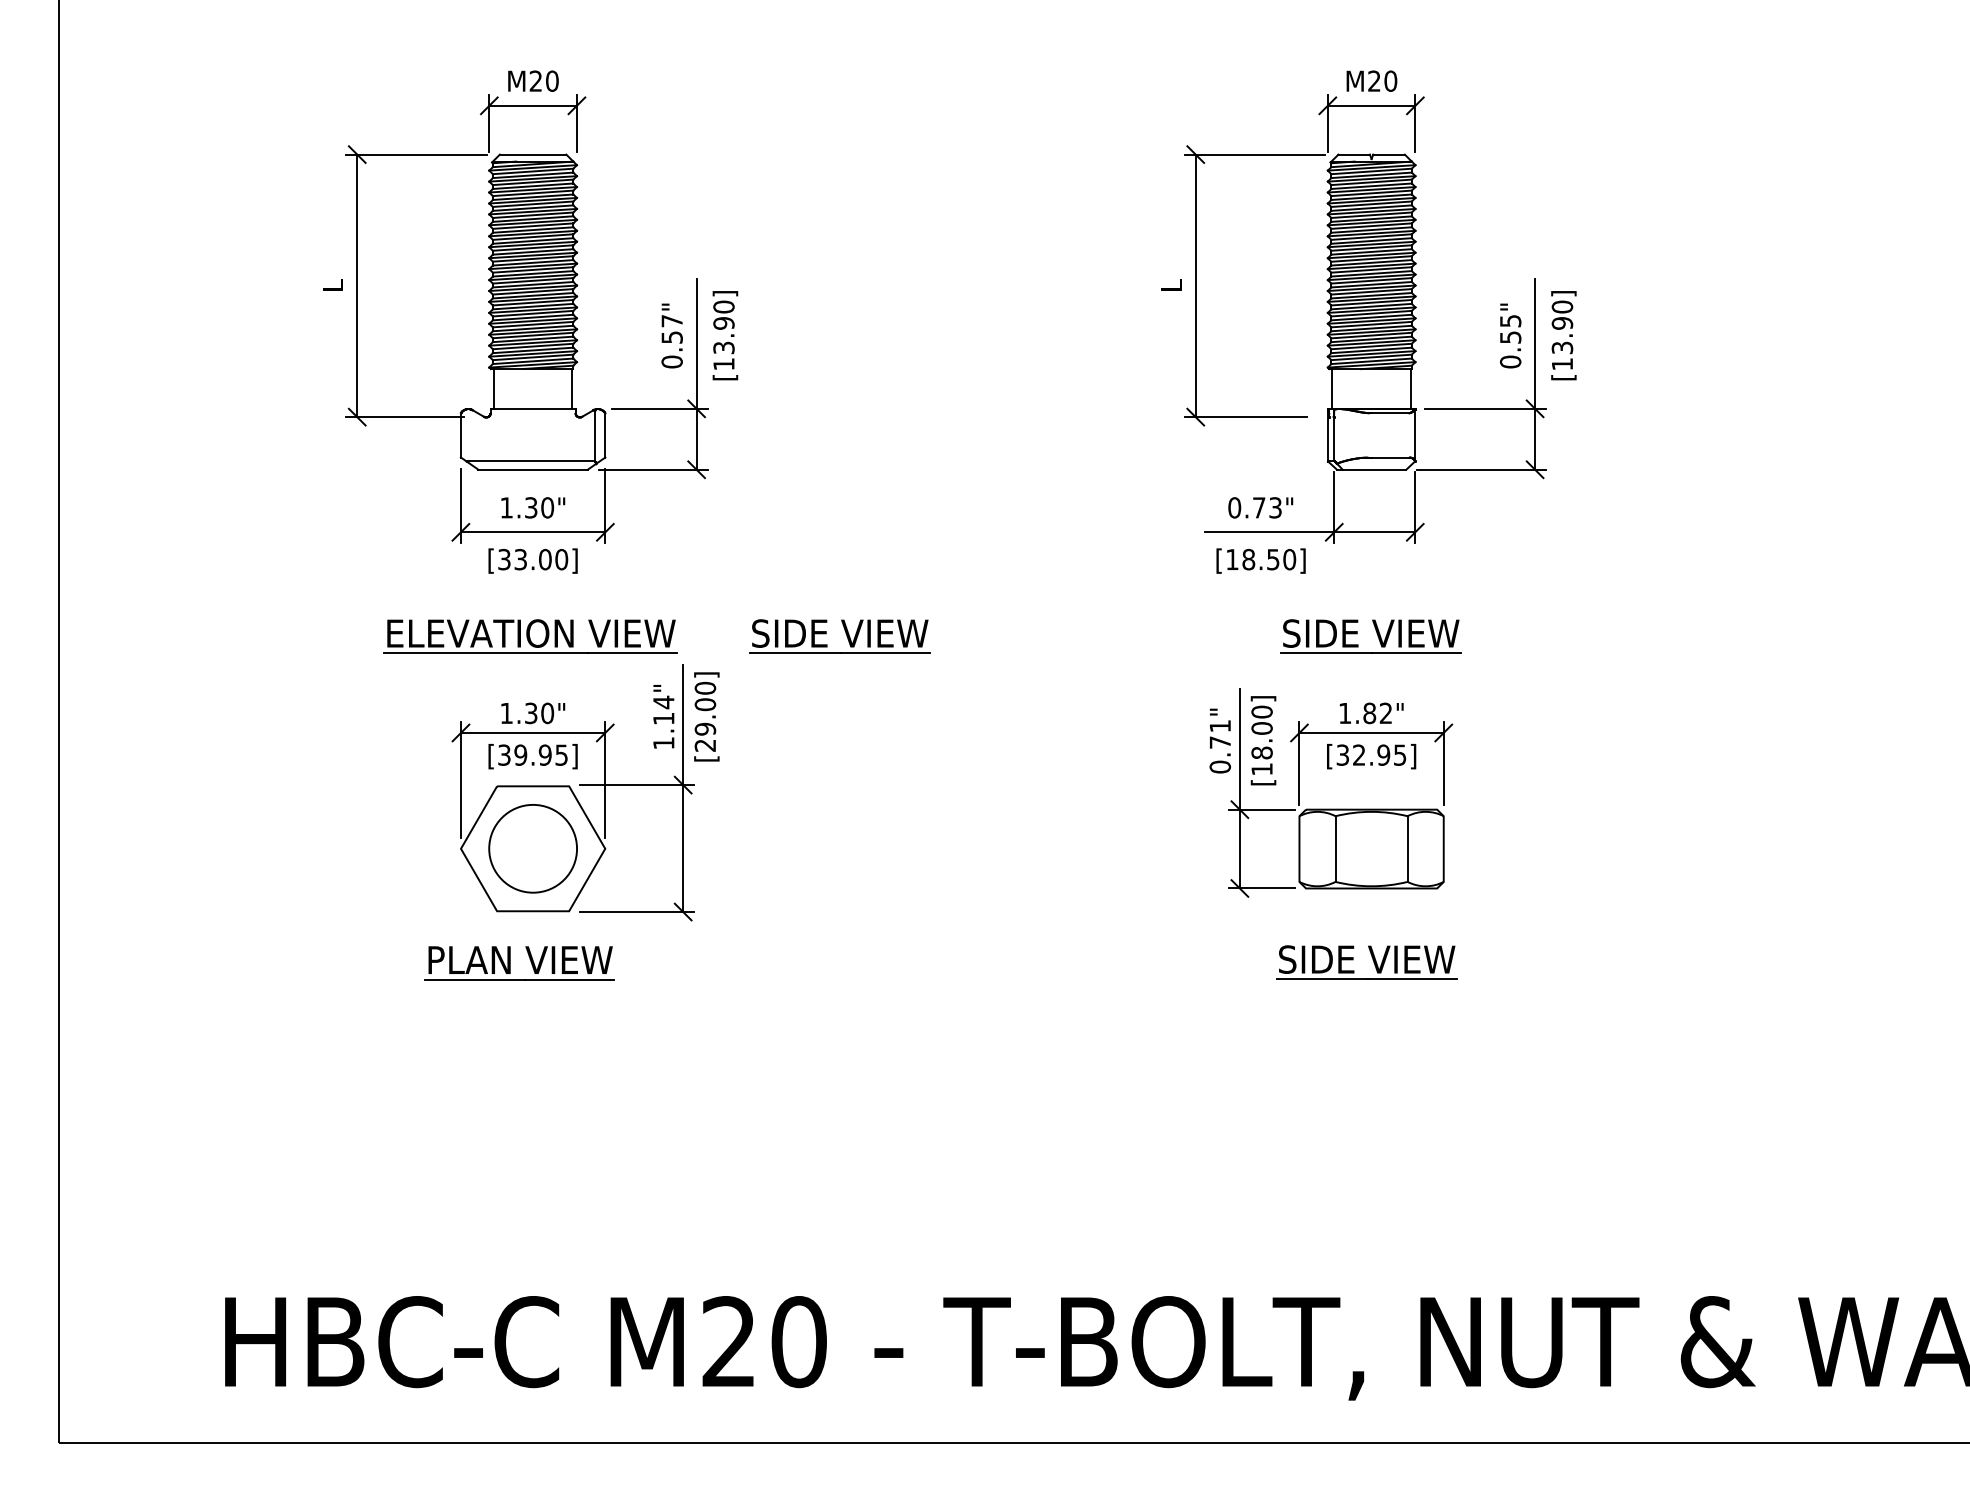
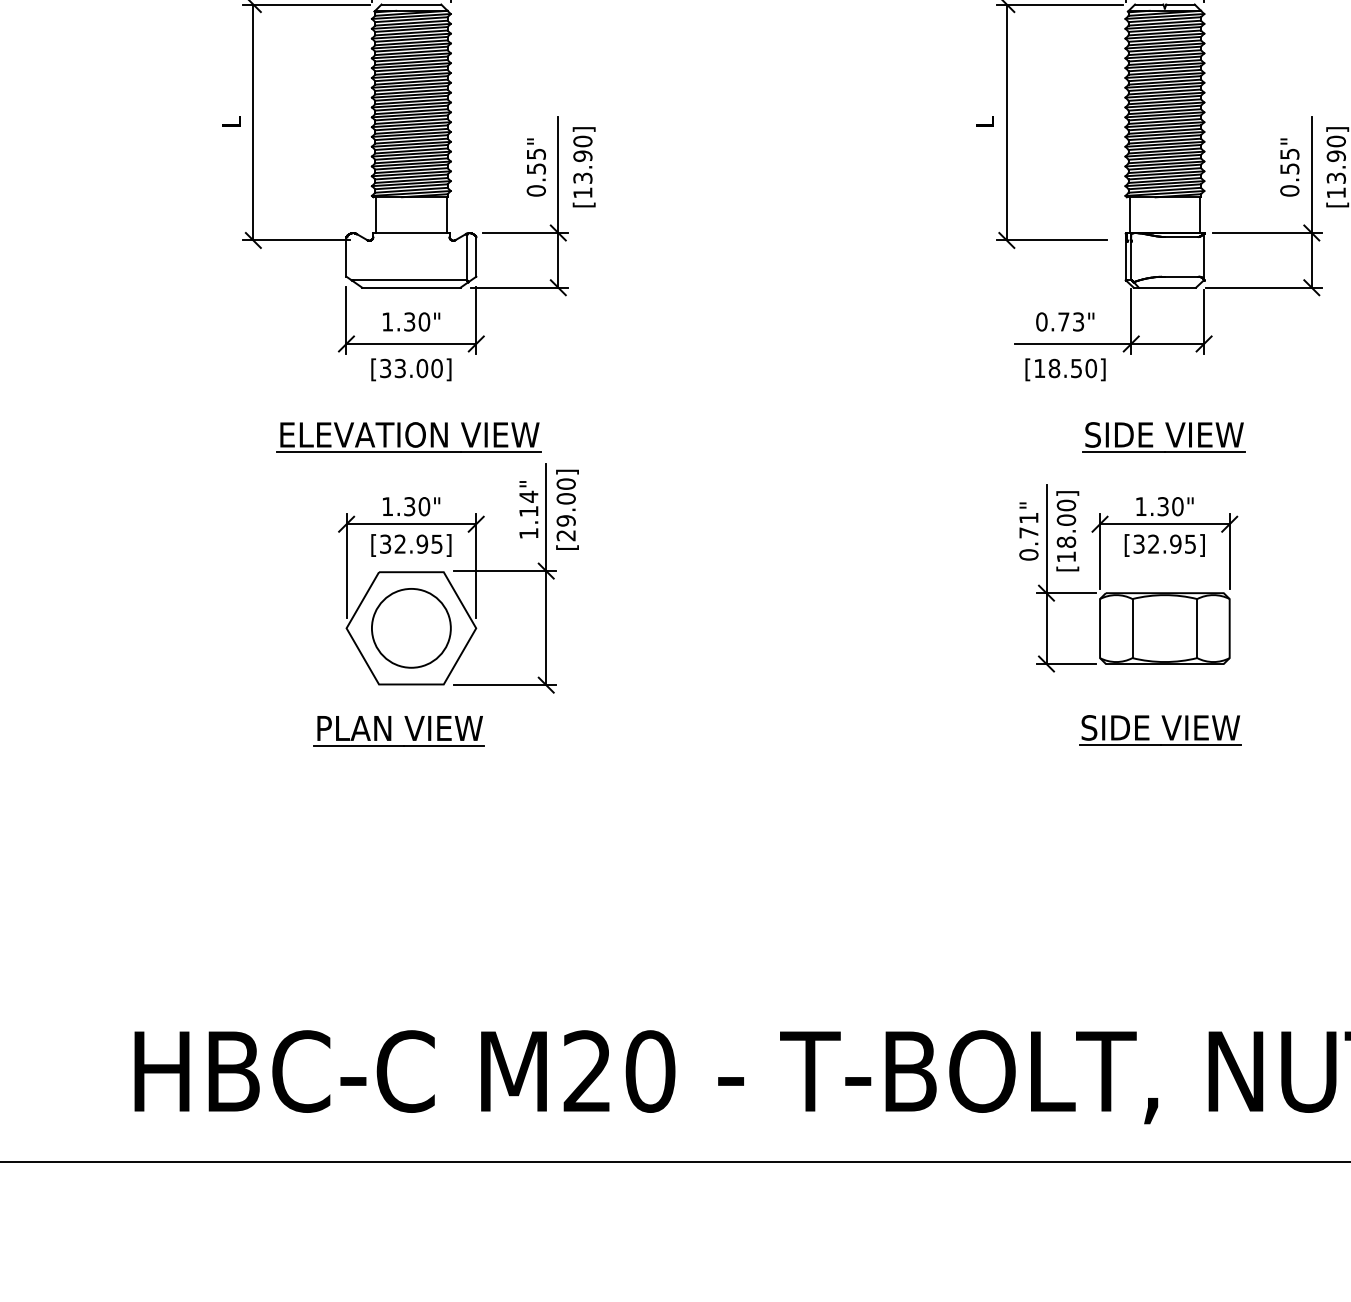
text: (671, 321) -> (535, 154), 0.57" -> 0.55"
part: (845, 633) -> (692, 434), removed
text: (1377, 713) -> (1170, 506), 1.82" -> 1.30"
text: (520, 754) -> (400, 543), [39.95] -> [32.95]

